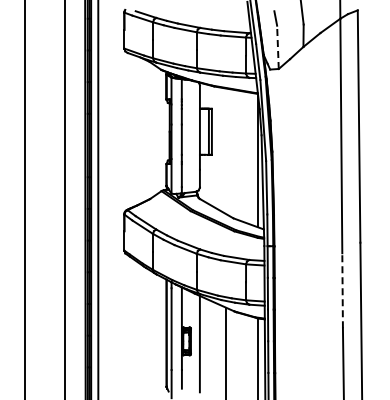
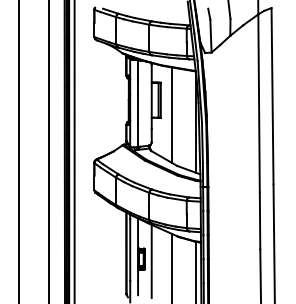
line: (277, 47) -> (210, 36), dashed -> solid
line: (226, 151) -> (171, 115), added
line: (342, 290) -> (259, 220), dashed -> solid

